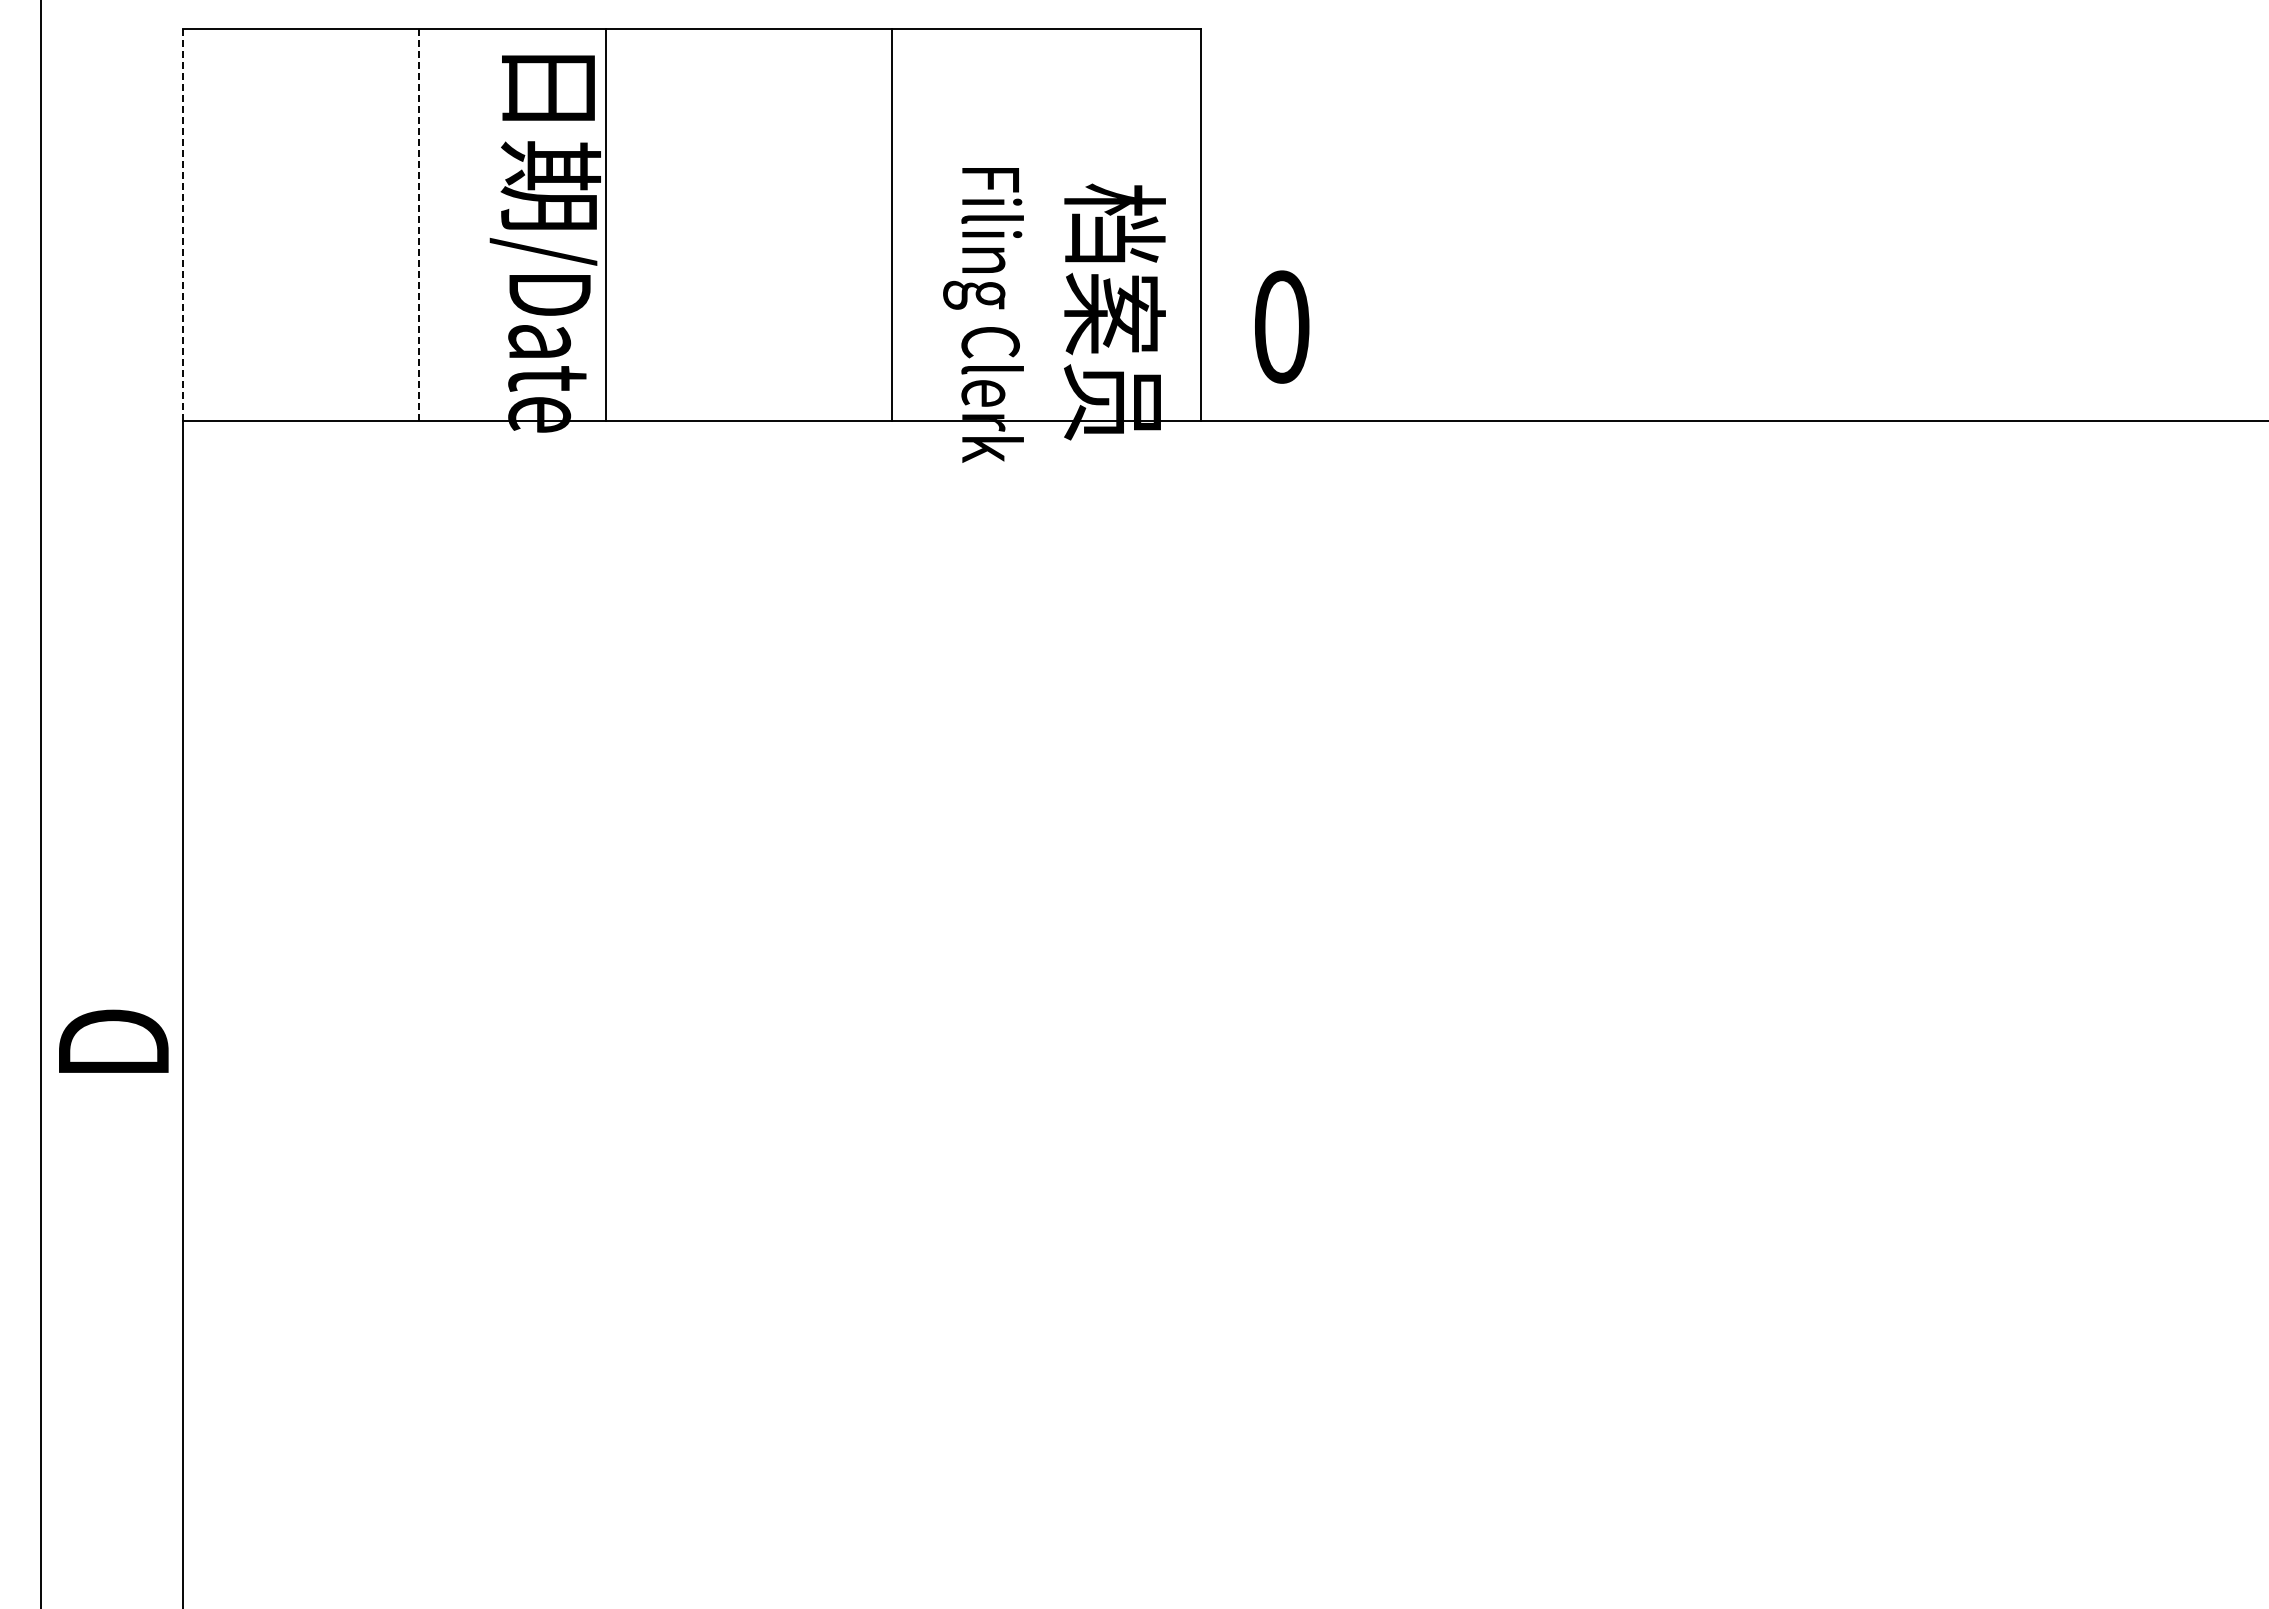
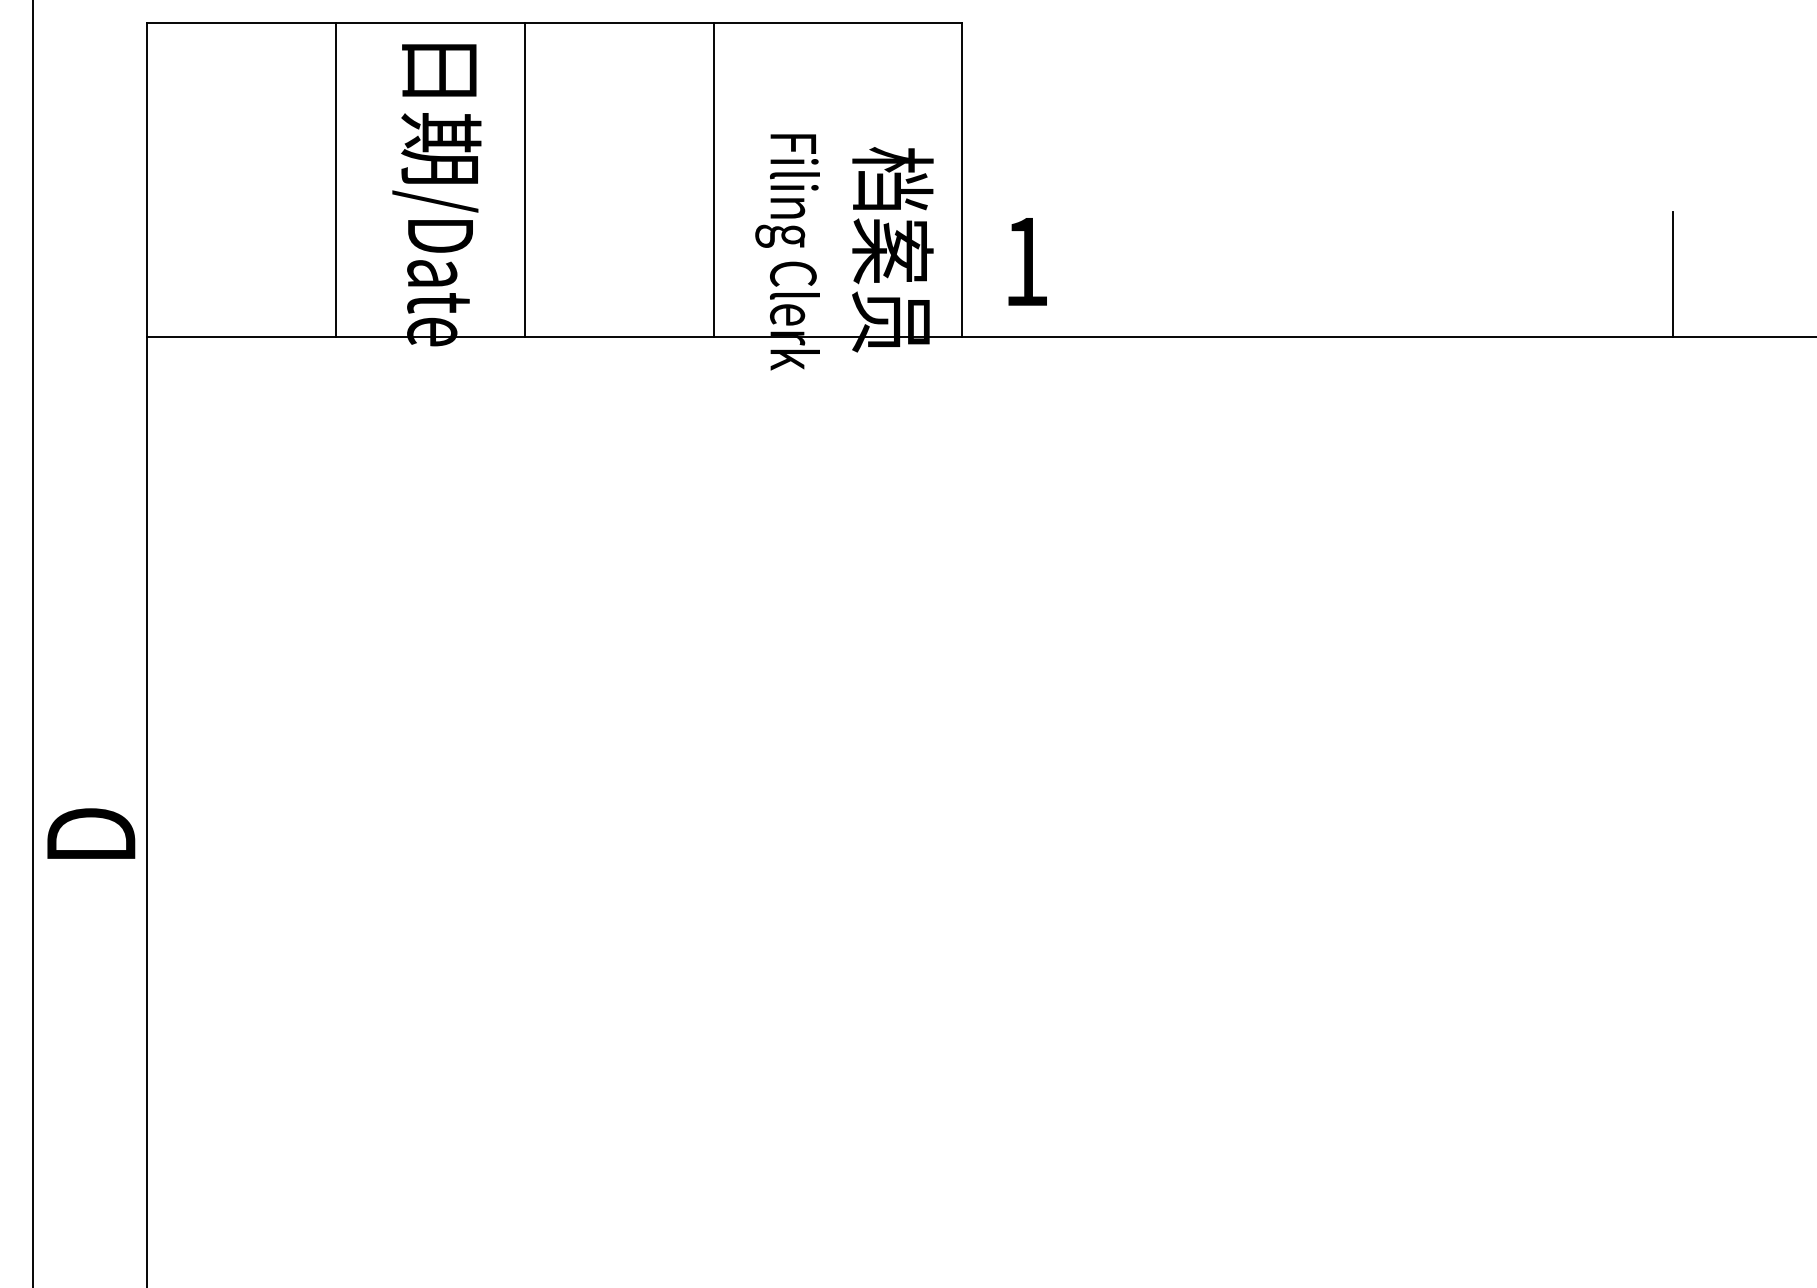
line: (183, 224) -> (147, 179), dashed -> solid
line: (419, 224) -> (336, 179), dashed -> solid
line: (605, 225) -> (525, 180), moved
text: (1282, 326) -> (1026, 261), 0 -> 1
line: (2089, 342) -> (1673, 274), added

